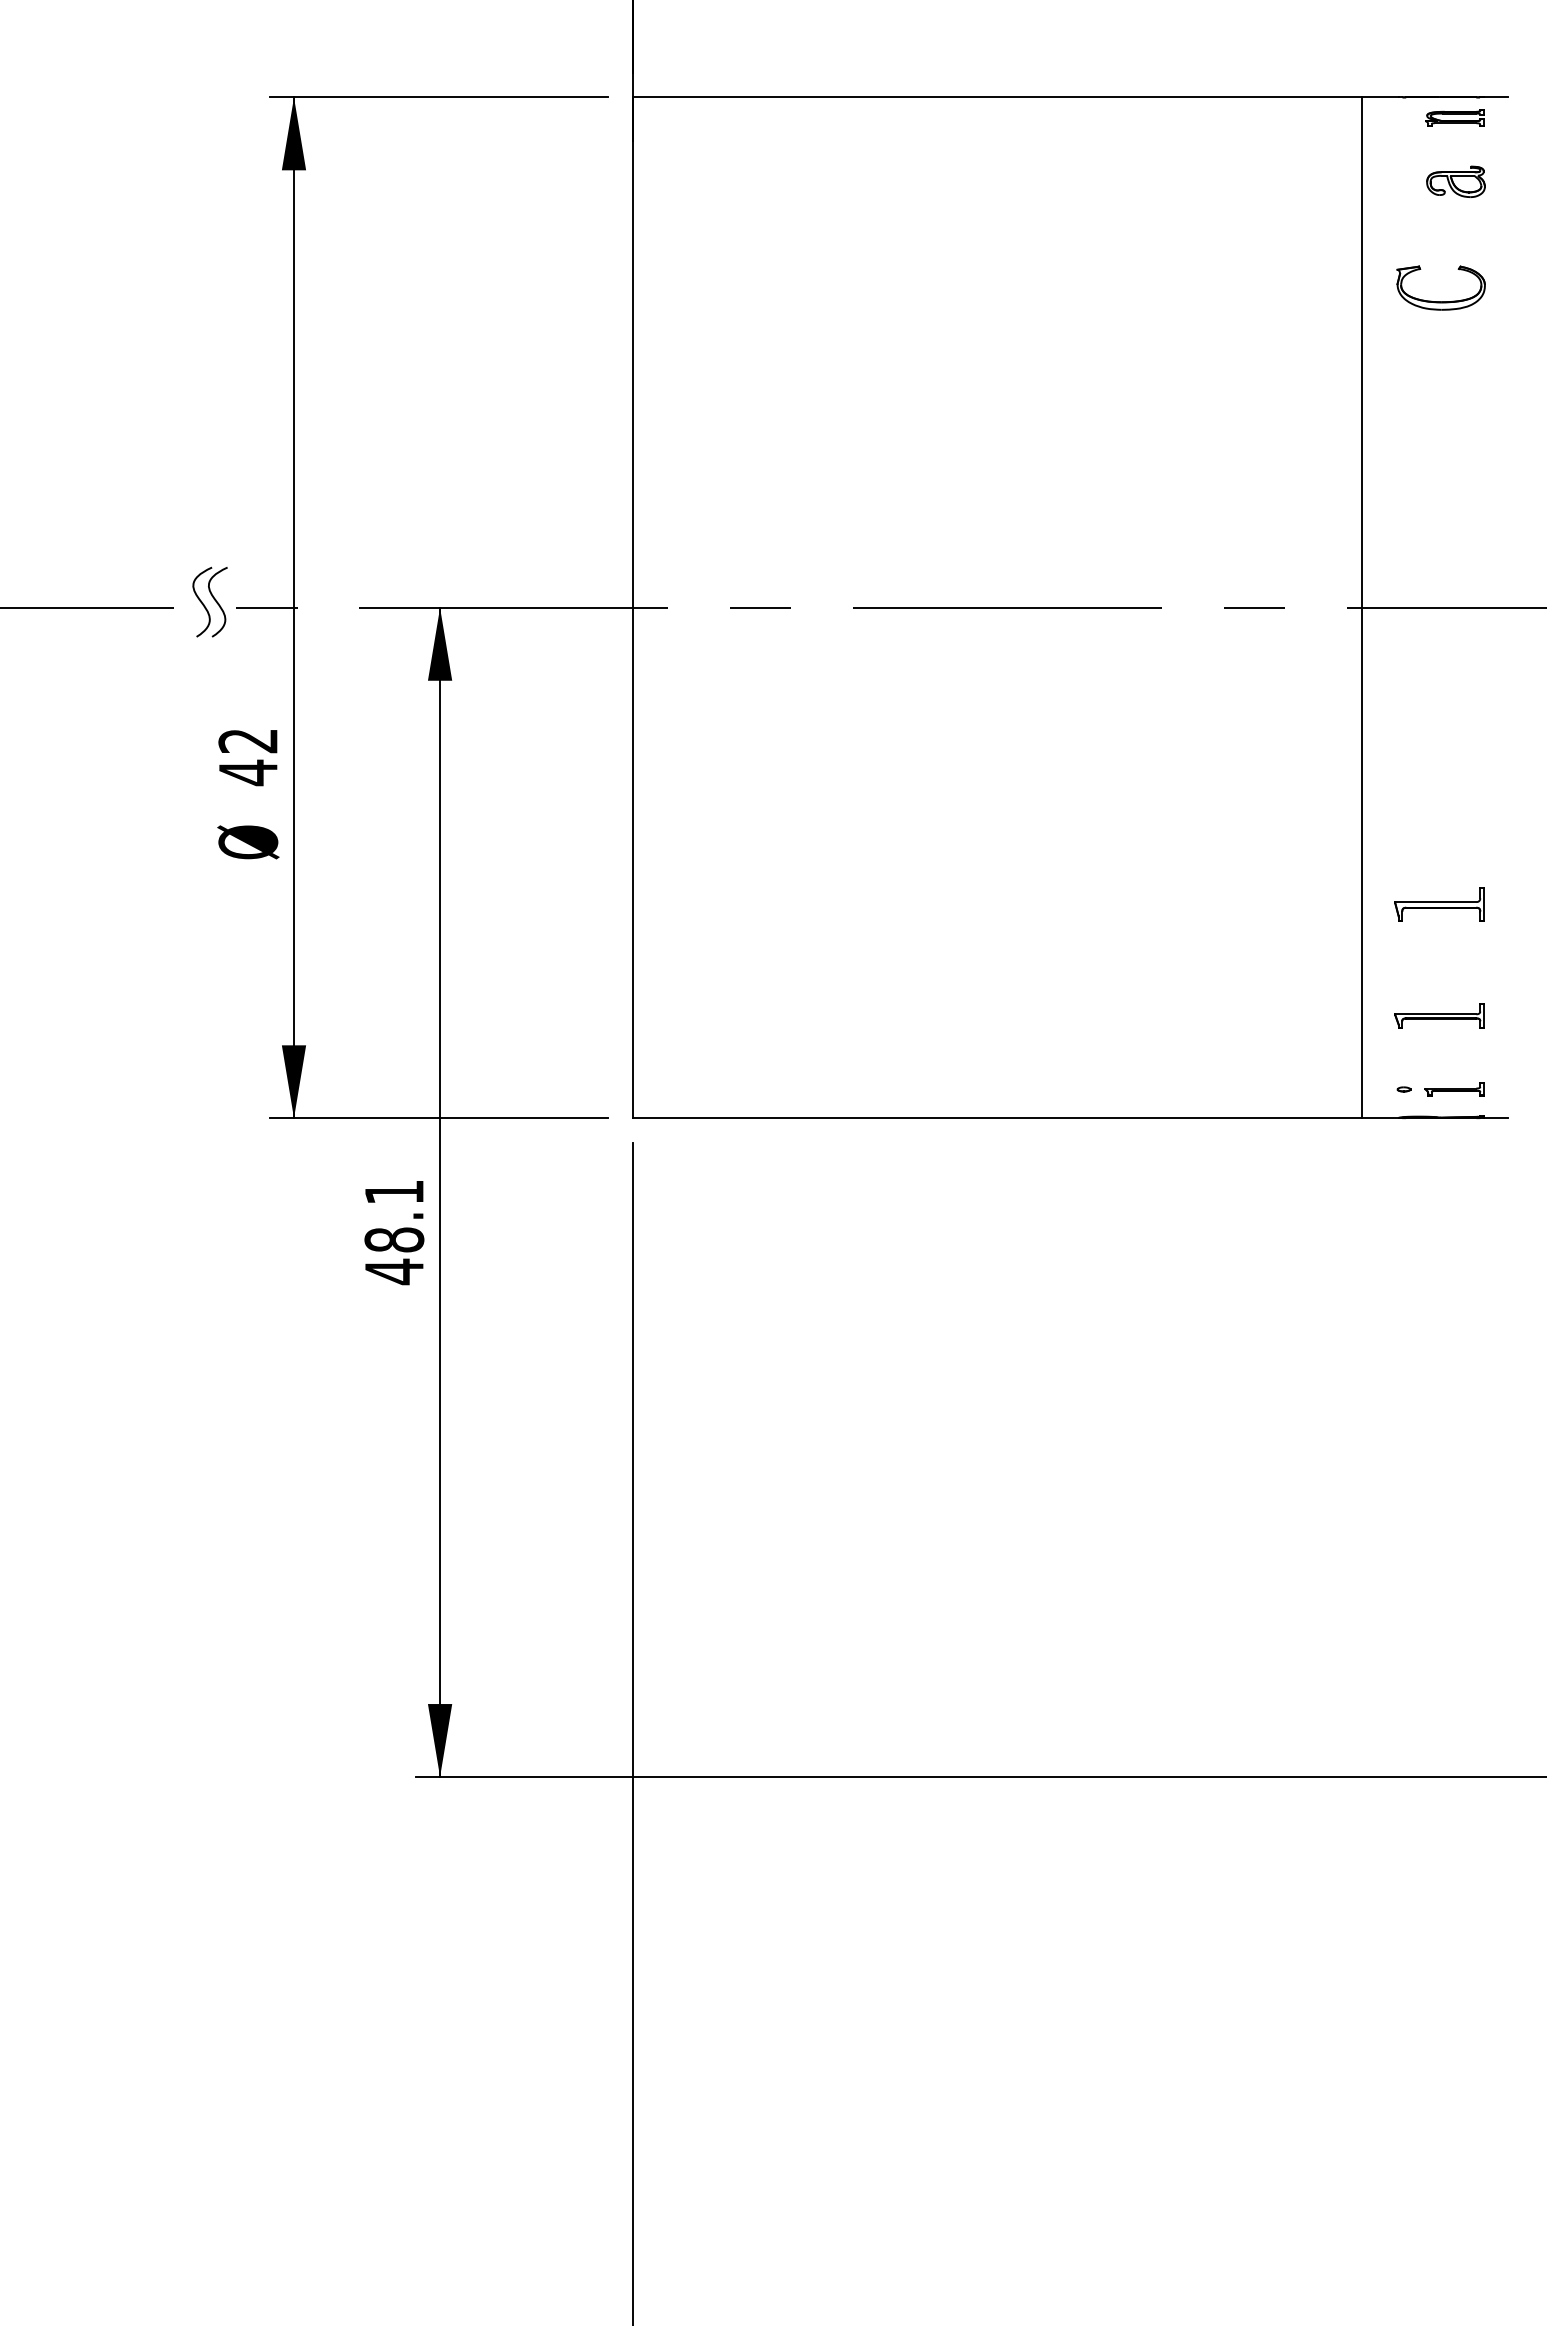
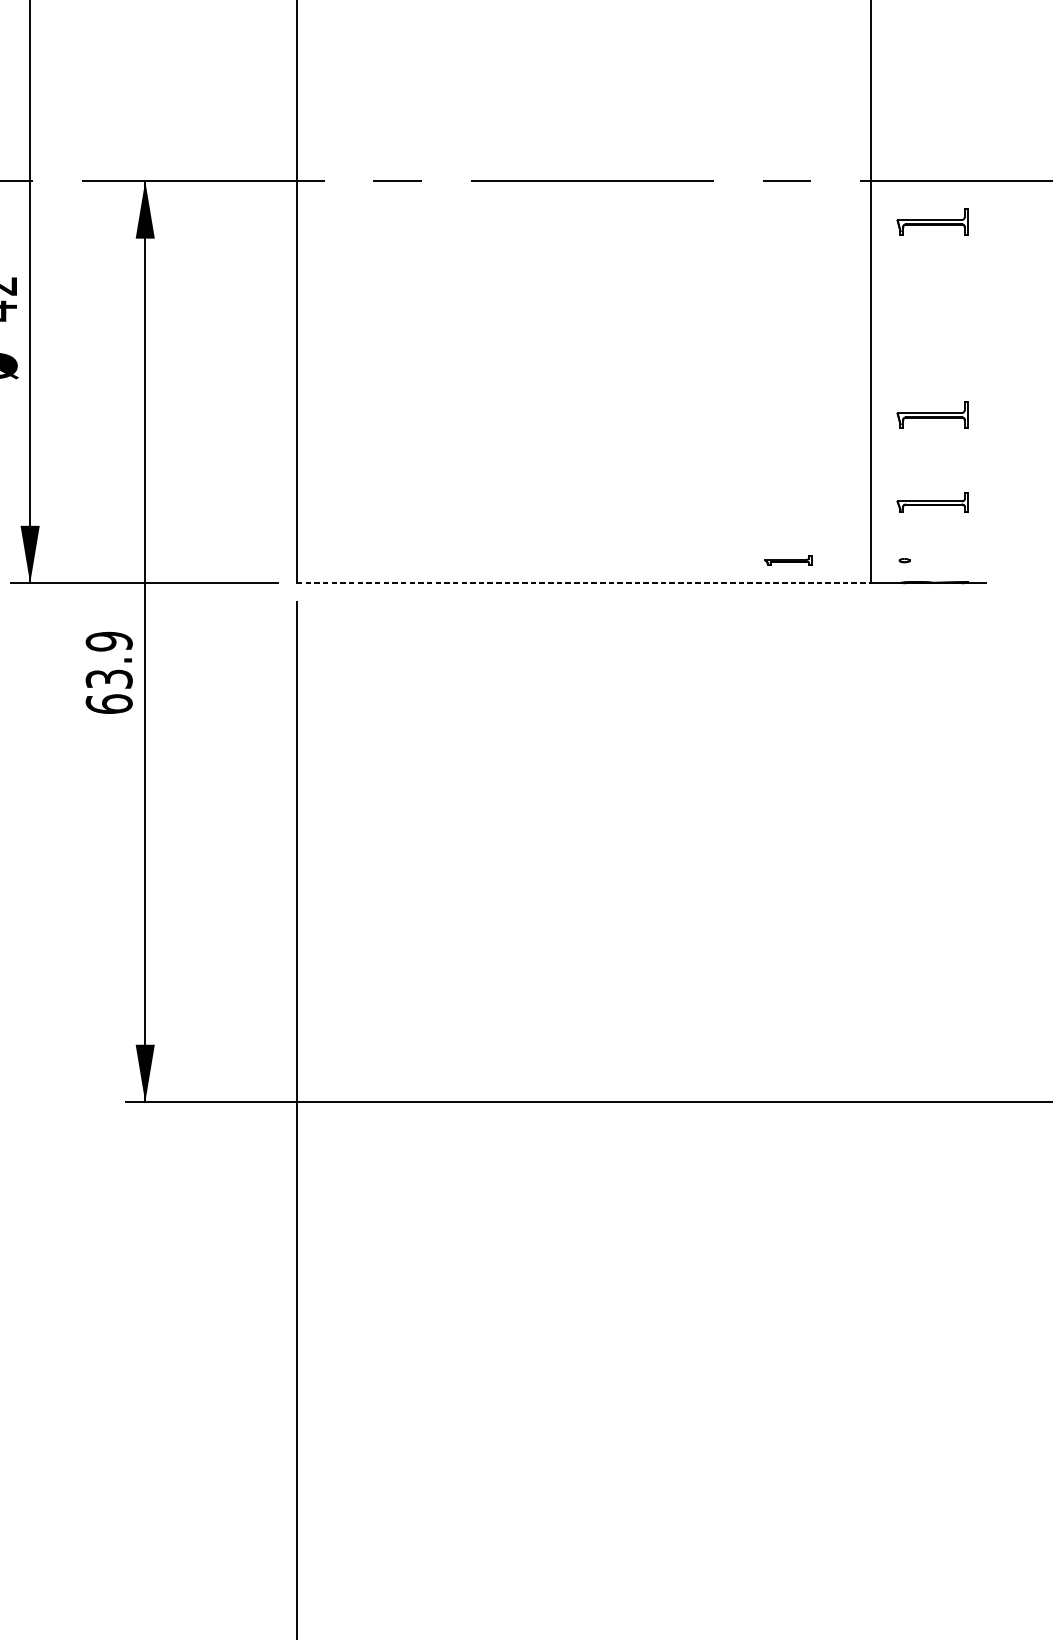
part: (1439, 659) -> (932, 221), added
part: (1454, 1089) -> (788, 560), moved
line: (997, 1118) -> (584, 583), solid -> dashed
text: (394, 1232) -> (109, 673), 48.1 -> 63.9

